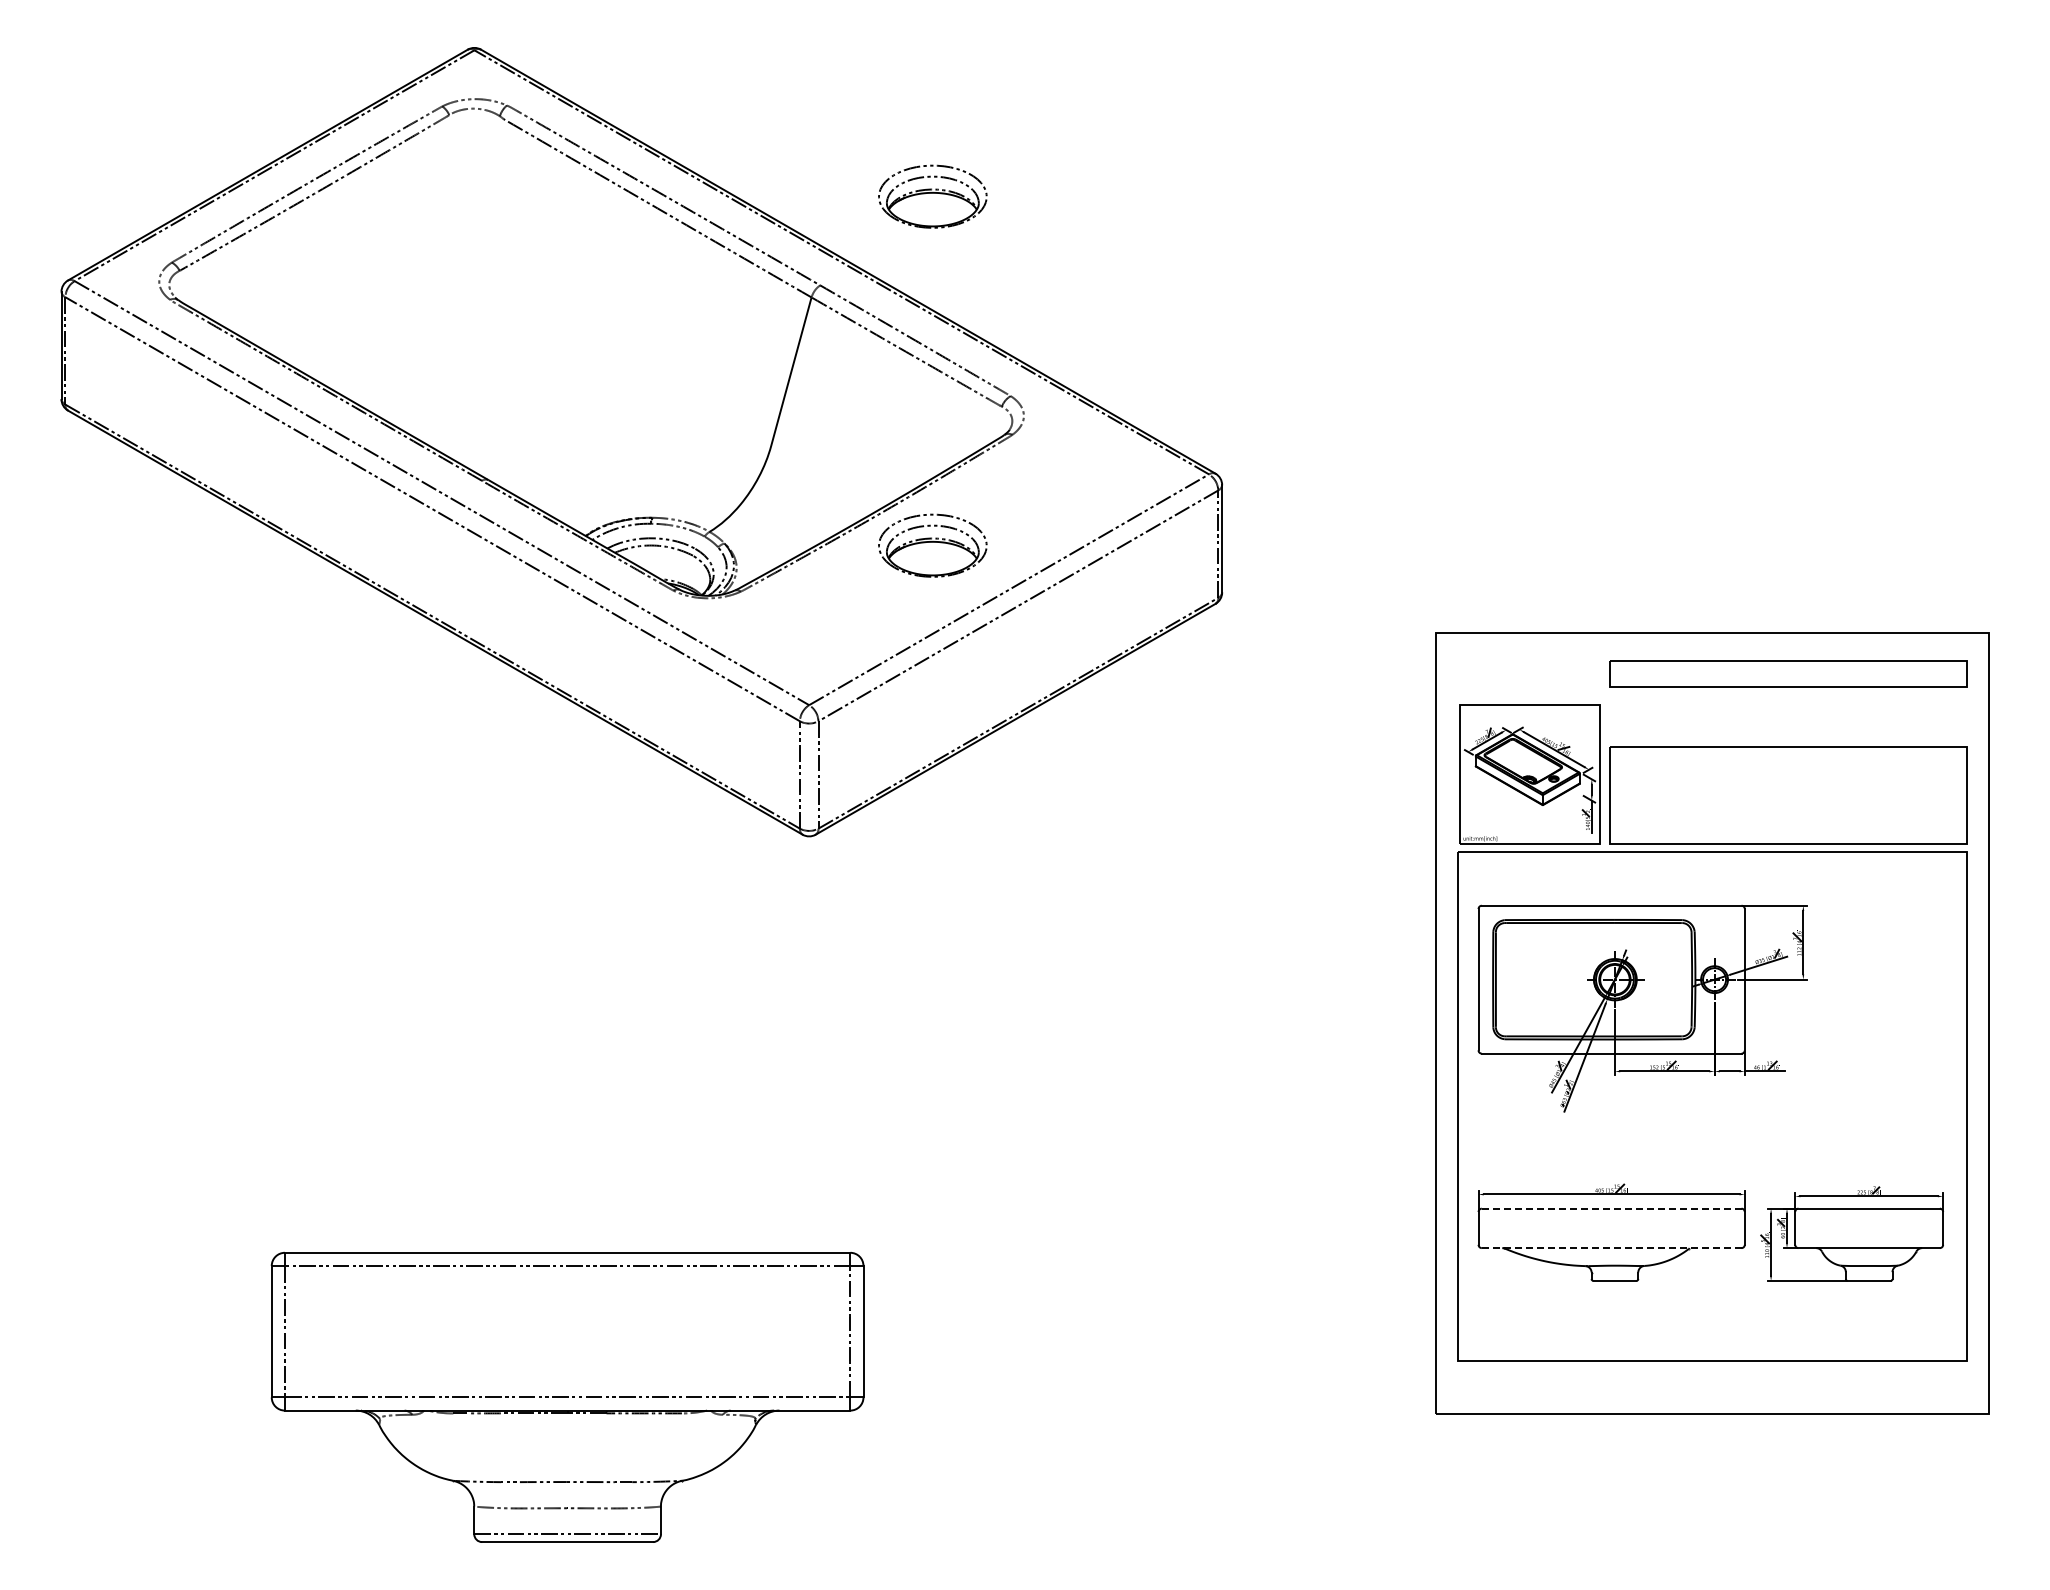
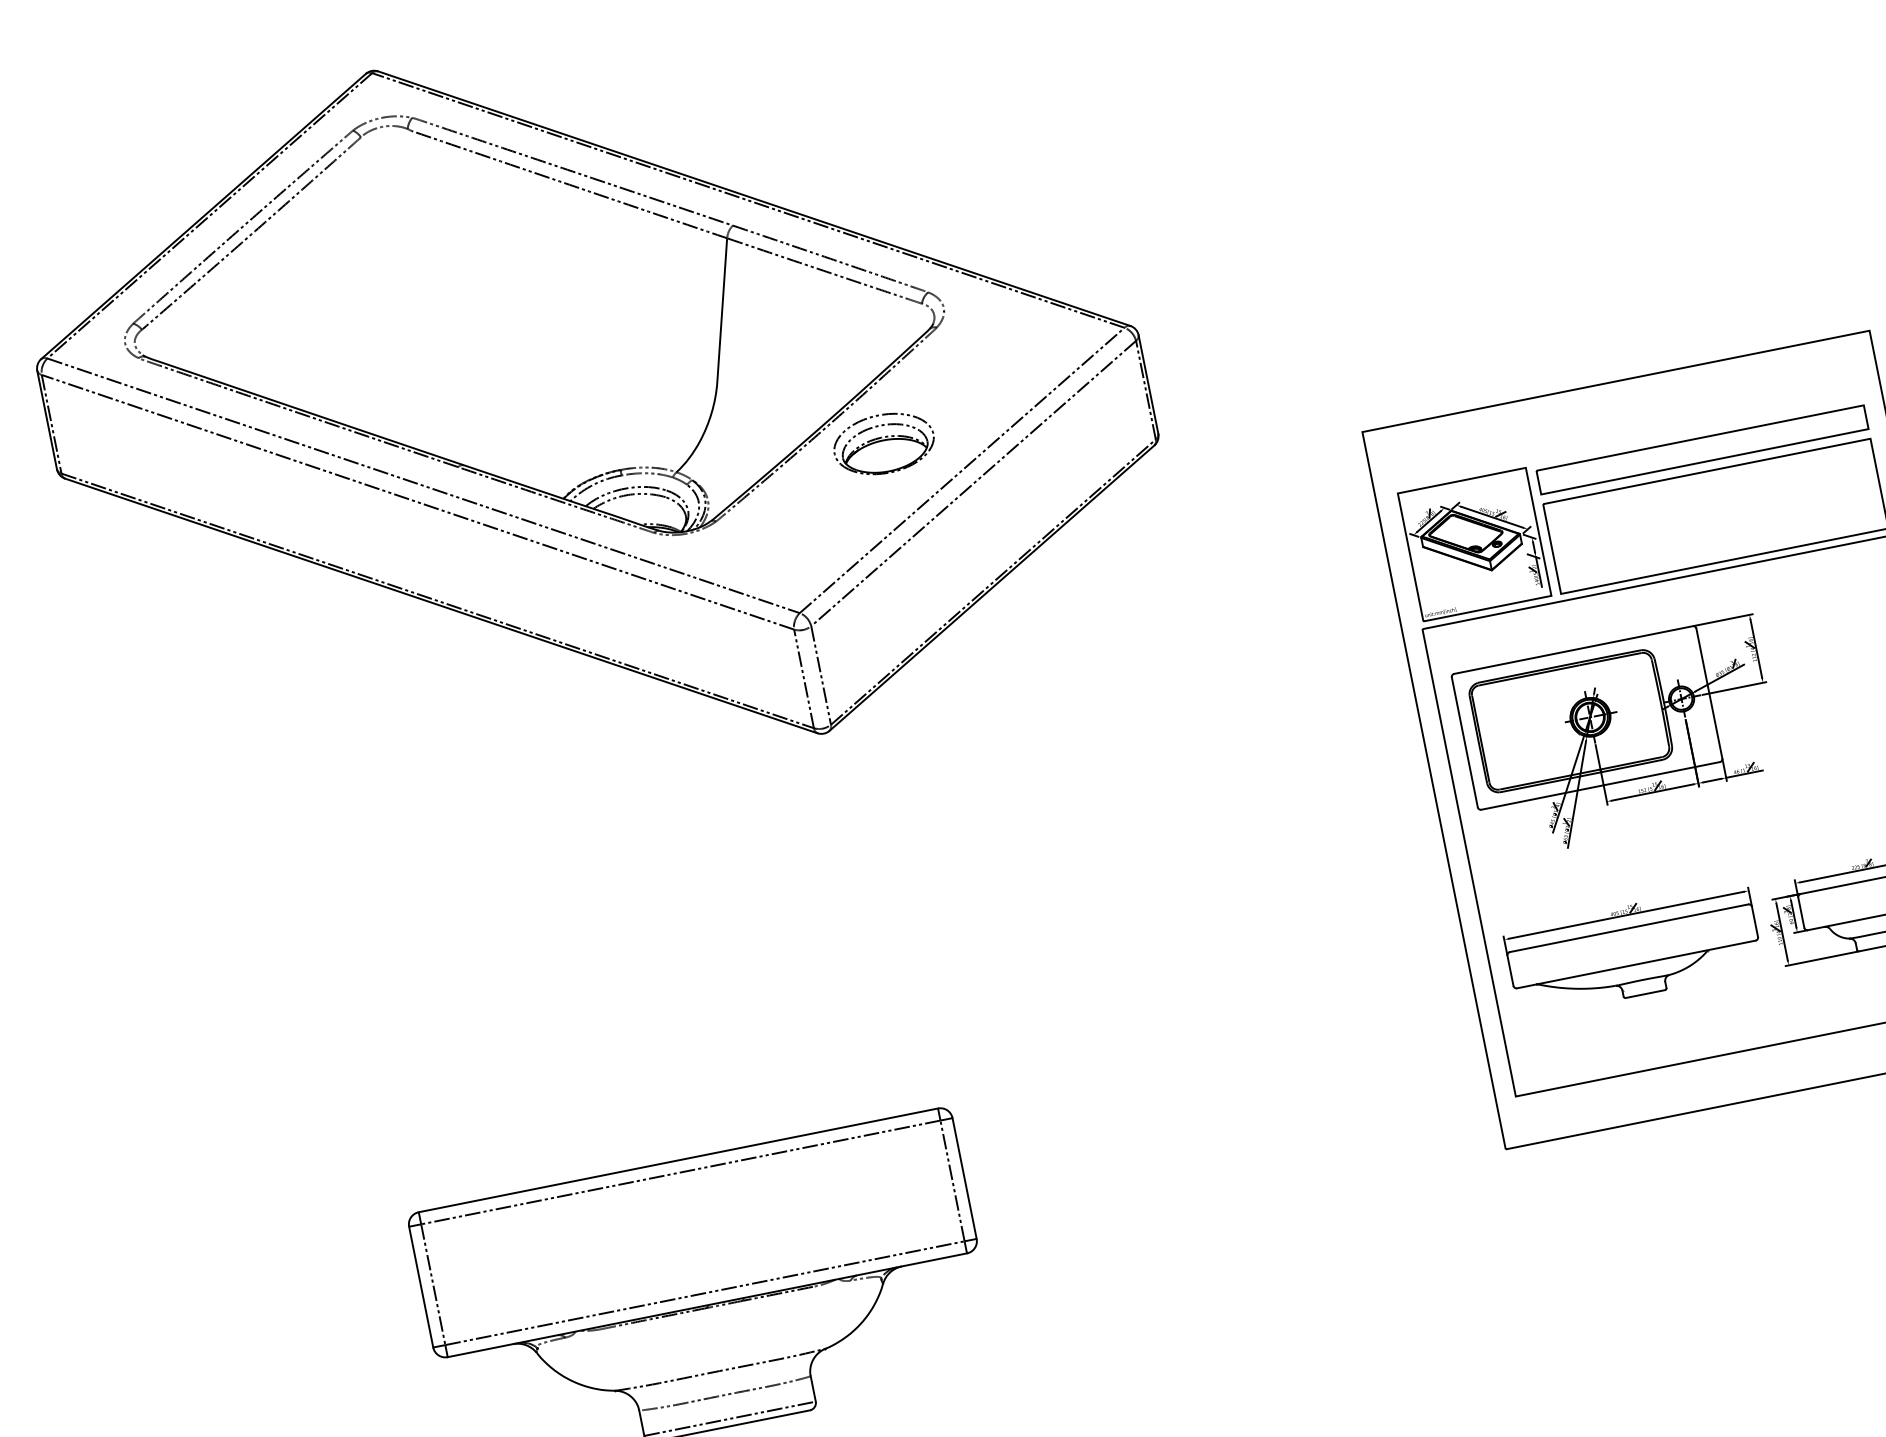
part: (932, 196) -> (819, 123), removed
part: (1788, 673) -> (1702, 449), moved
line: (1611, 1208) -> (1628, 928), dashed -> solid
line: (1611, 1248) -> (1636, 964), dashed -> solid

